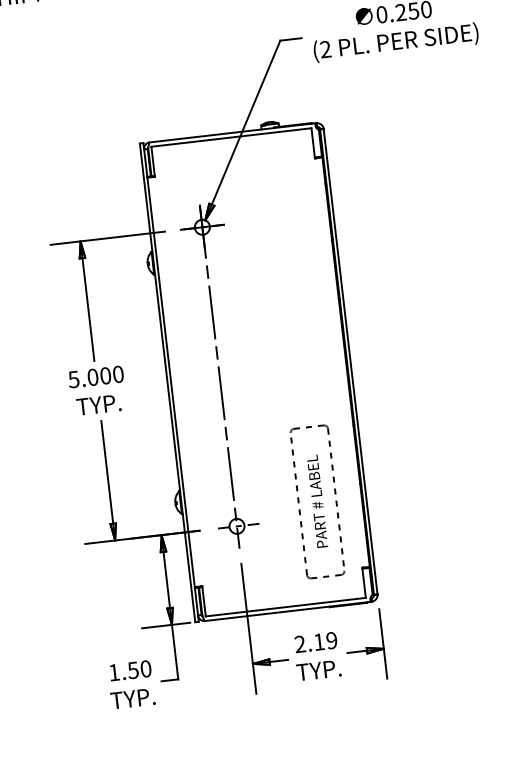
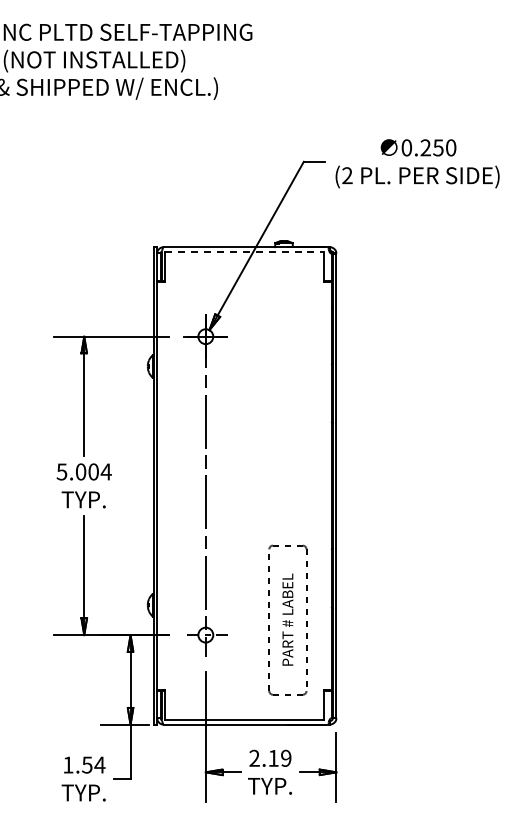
line: (231, 137) -> (244, 251), solid -> dashed
text: (117, 374) -> (105, 471), 5.000 -> 5.004
text: (145, 668) -> (99, 764), 1.50 -> 1.54

